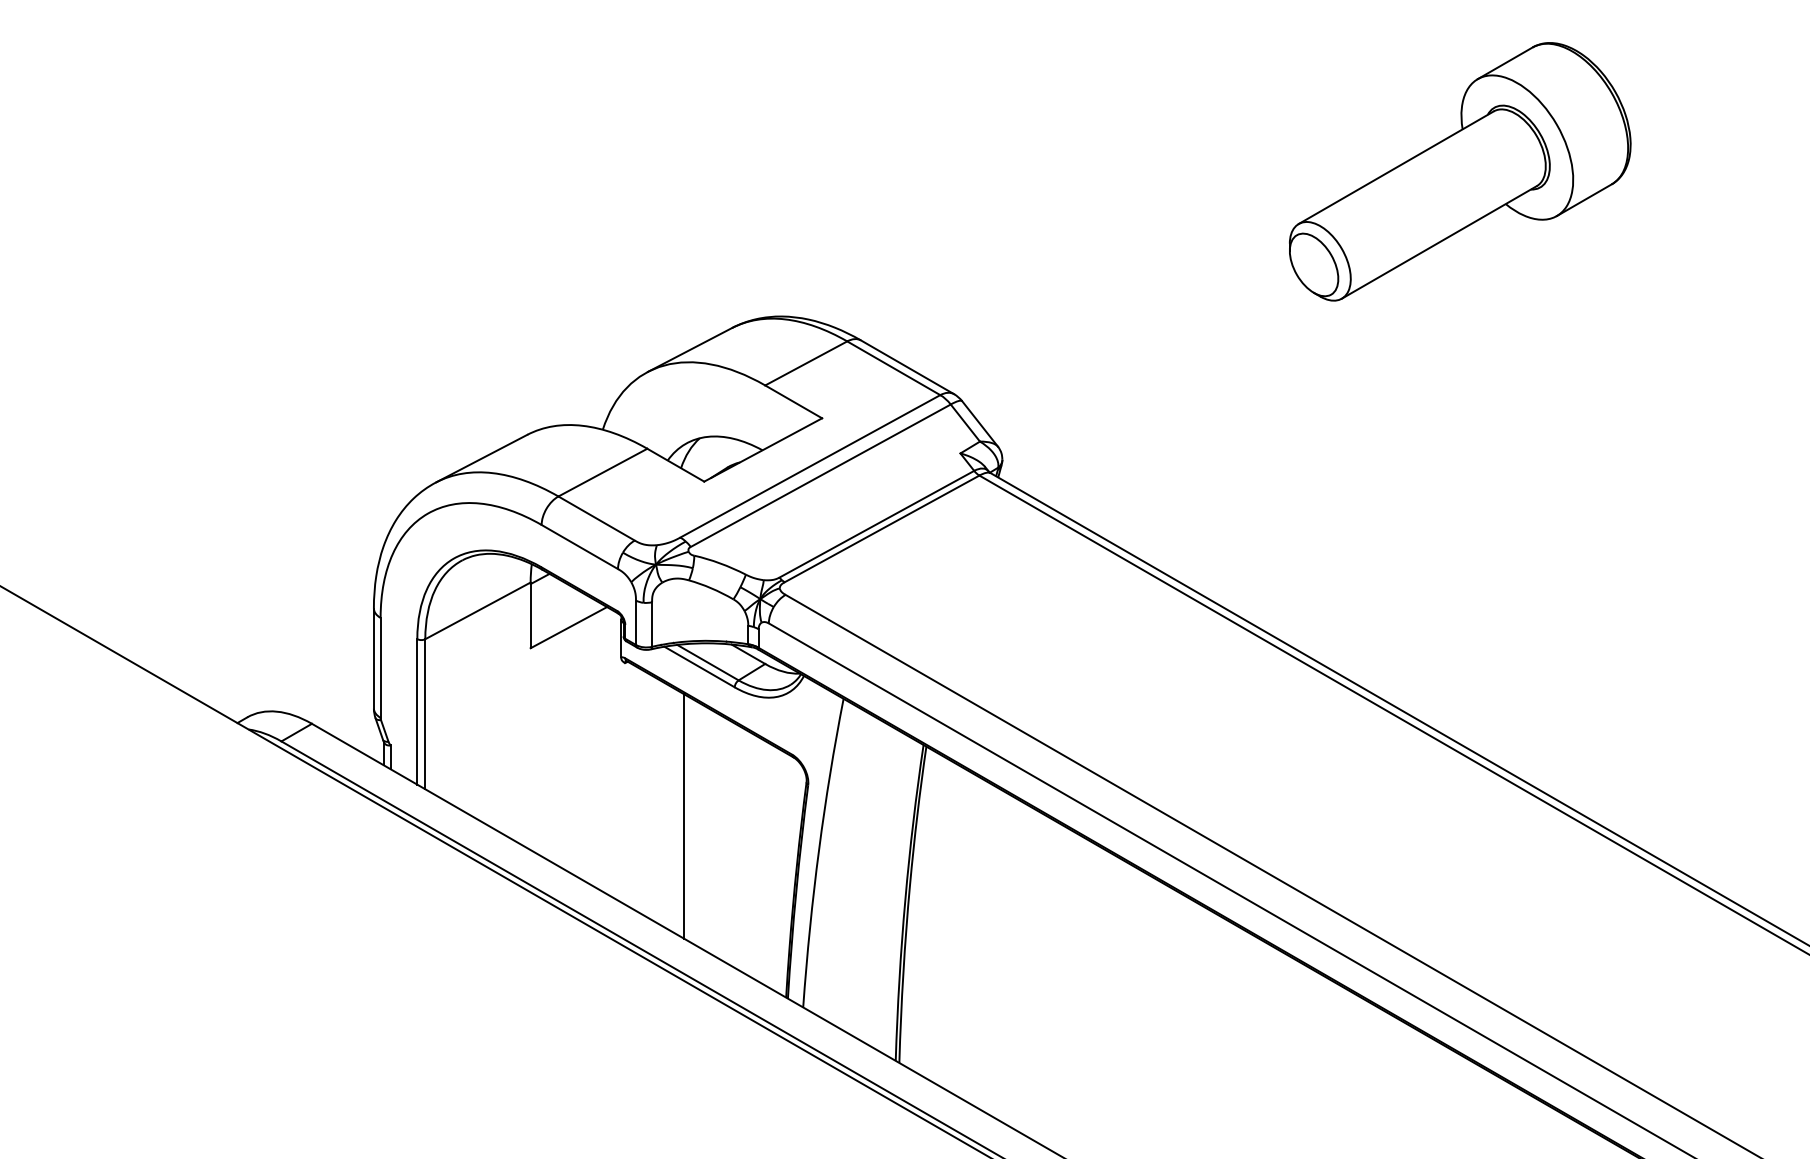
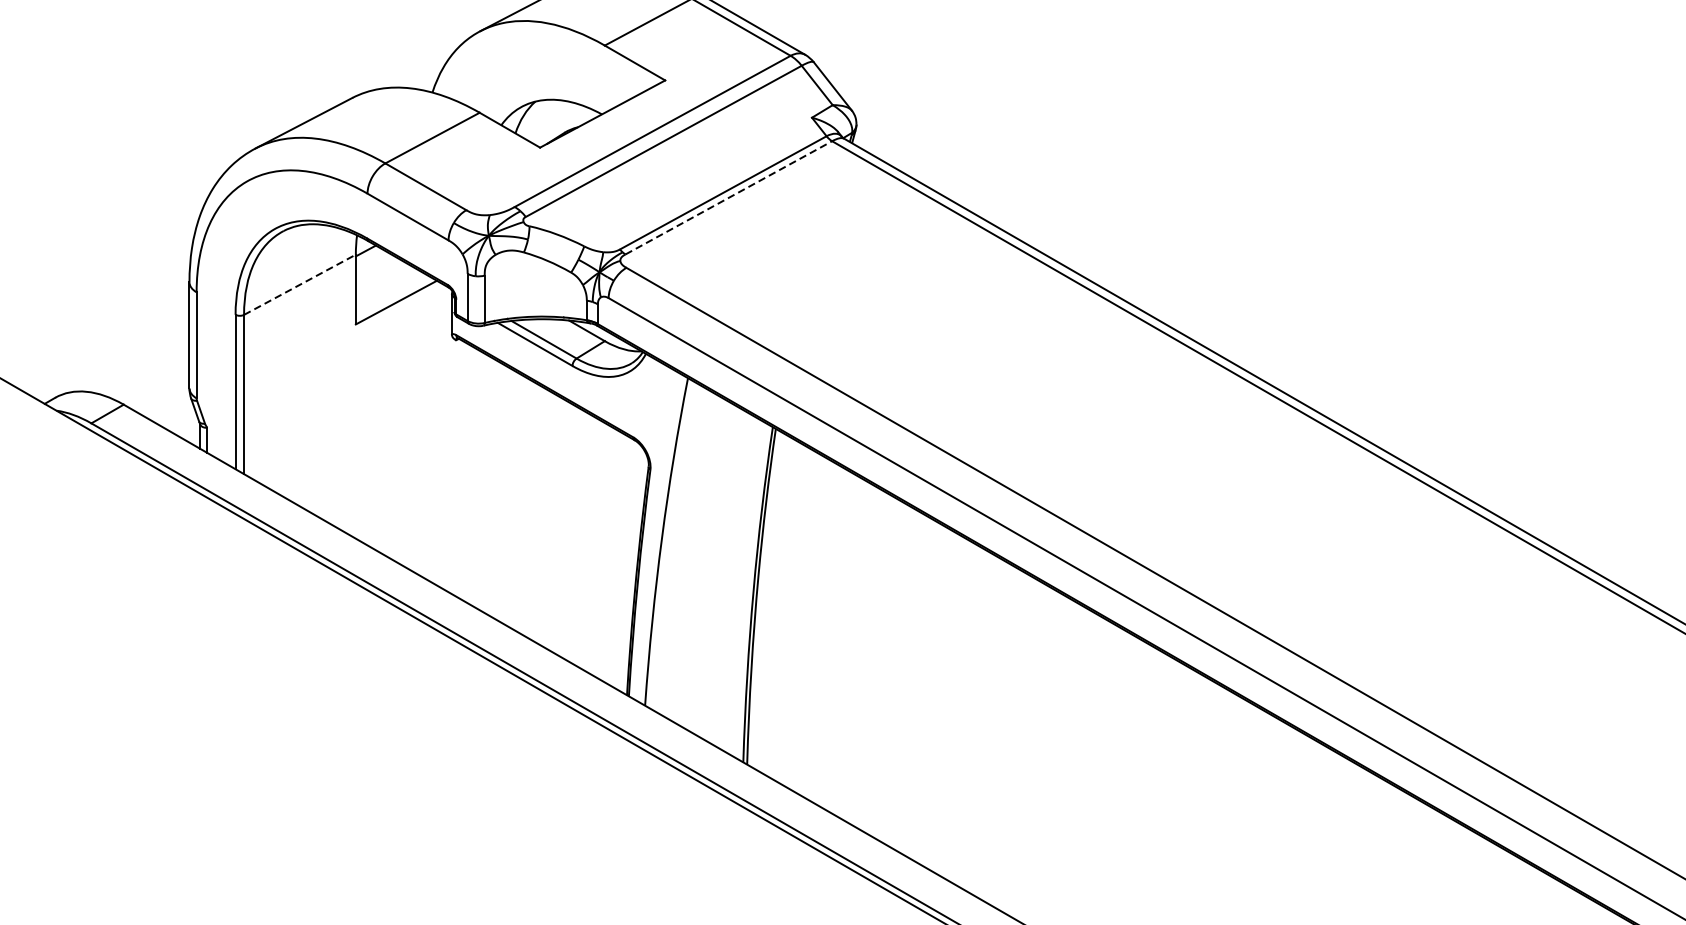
line: (882, 528) -> (729, 197), solid -> dashed
line: (477, 610) -> (299, 284), solid -> dashed
line: (684, 816) -> (519, 503), removed

